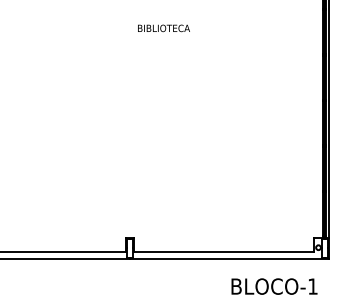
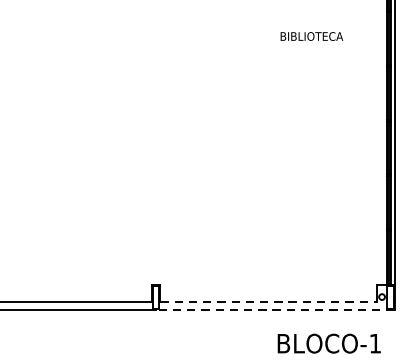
text: (163, 28) -> (311, 36), moved
line: (224, 251) -> (269, 301), solid -> dashed
line: (229, 258) -> (275, 309), solid -> dashed

